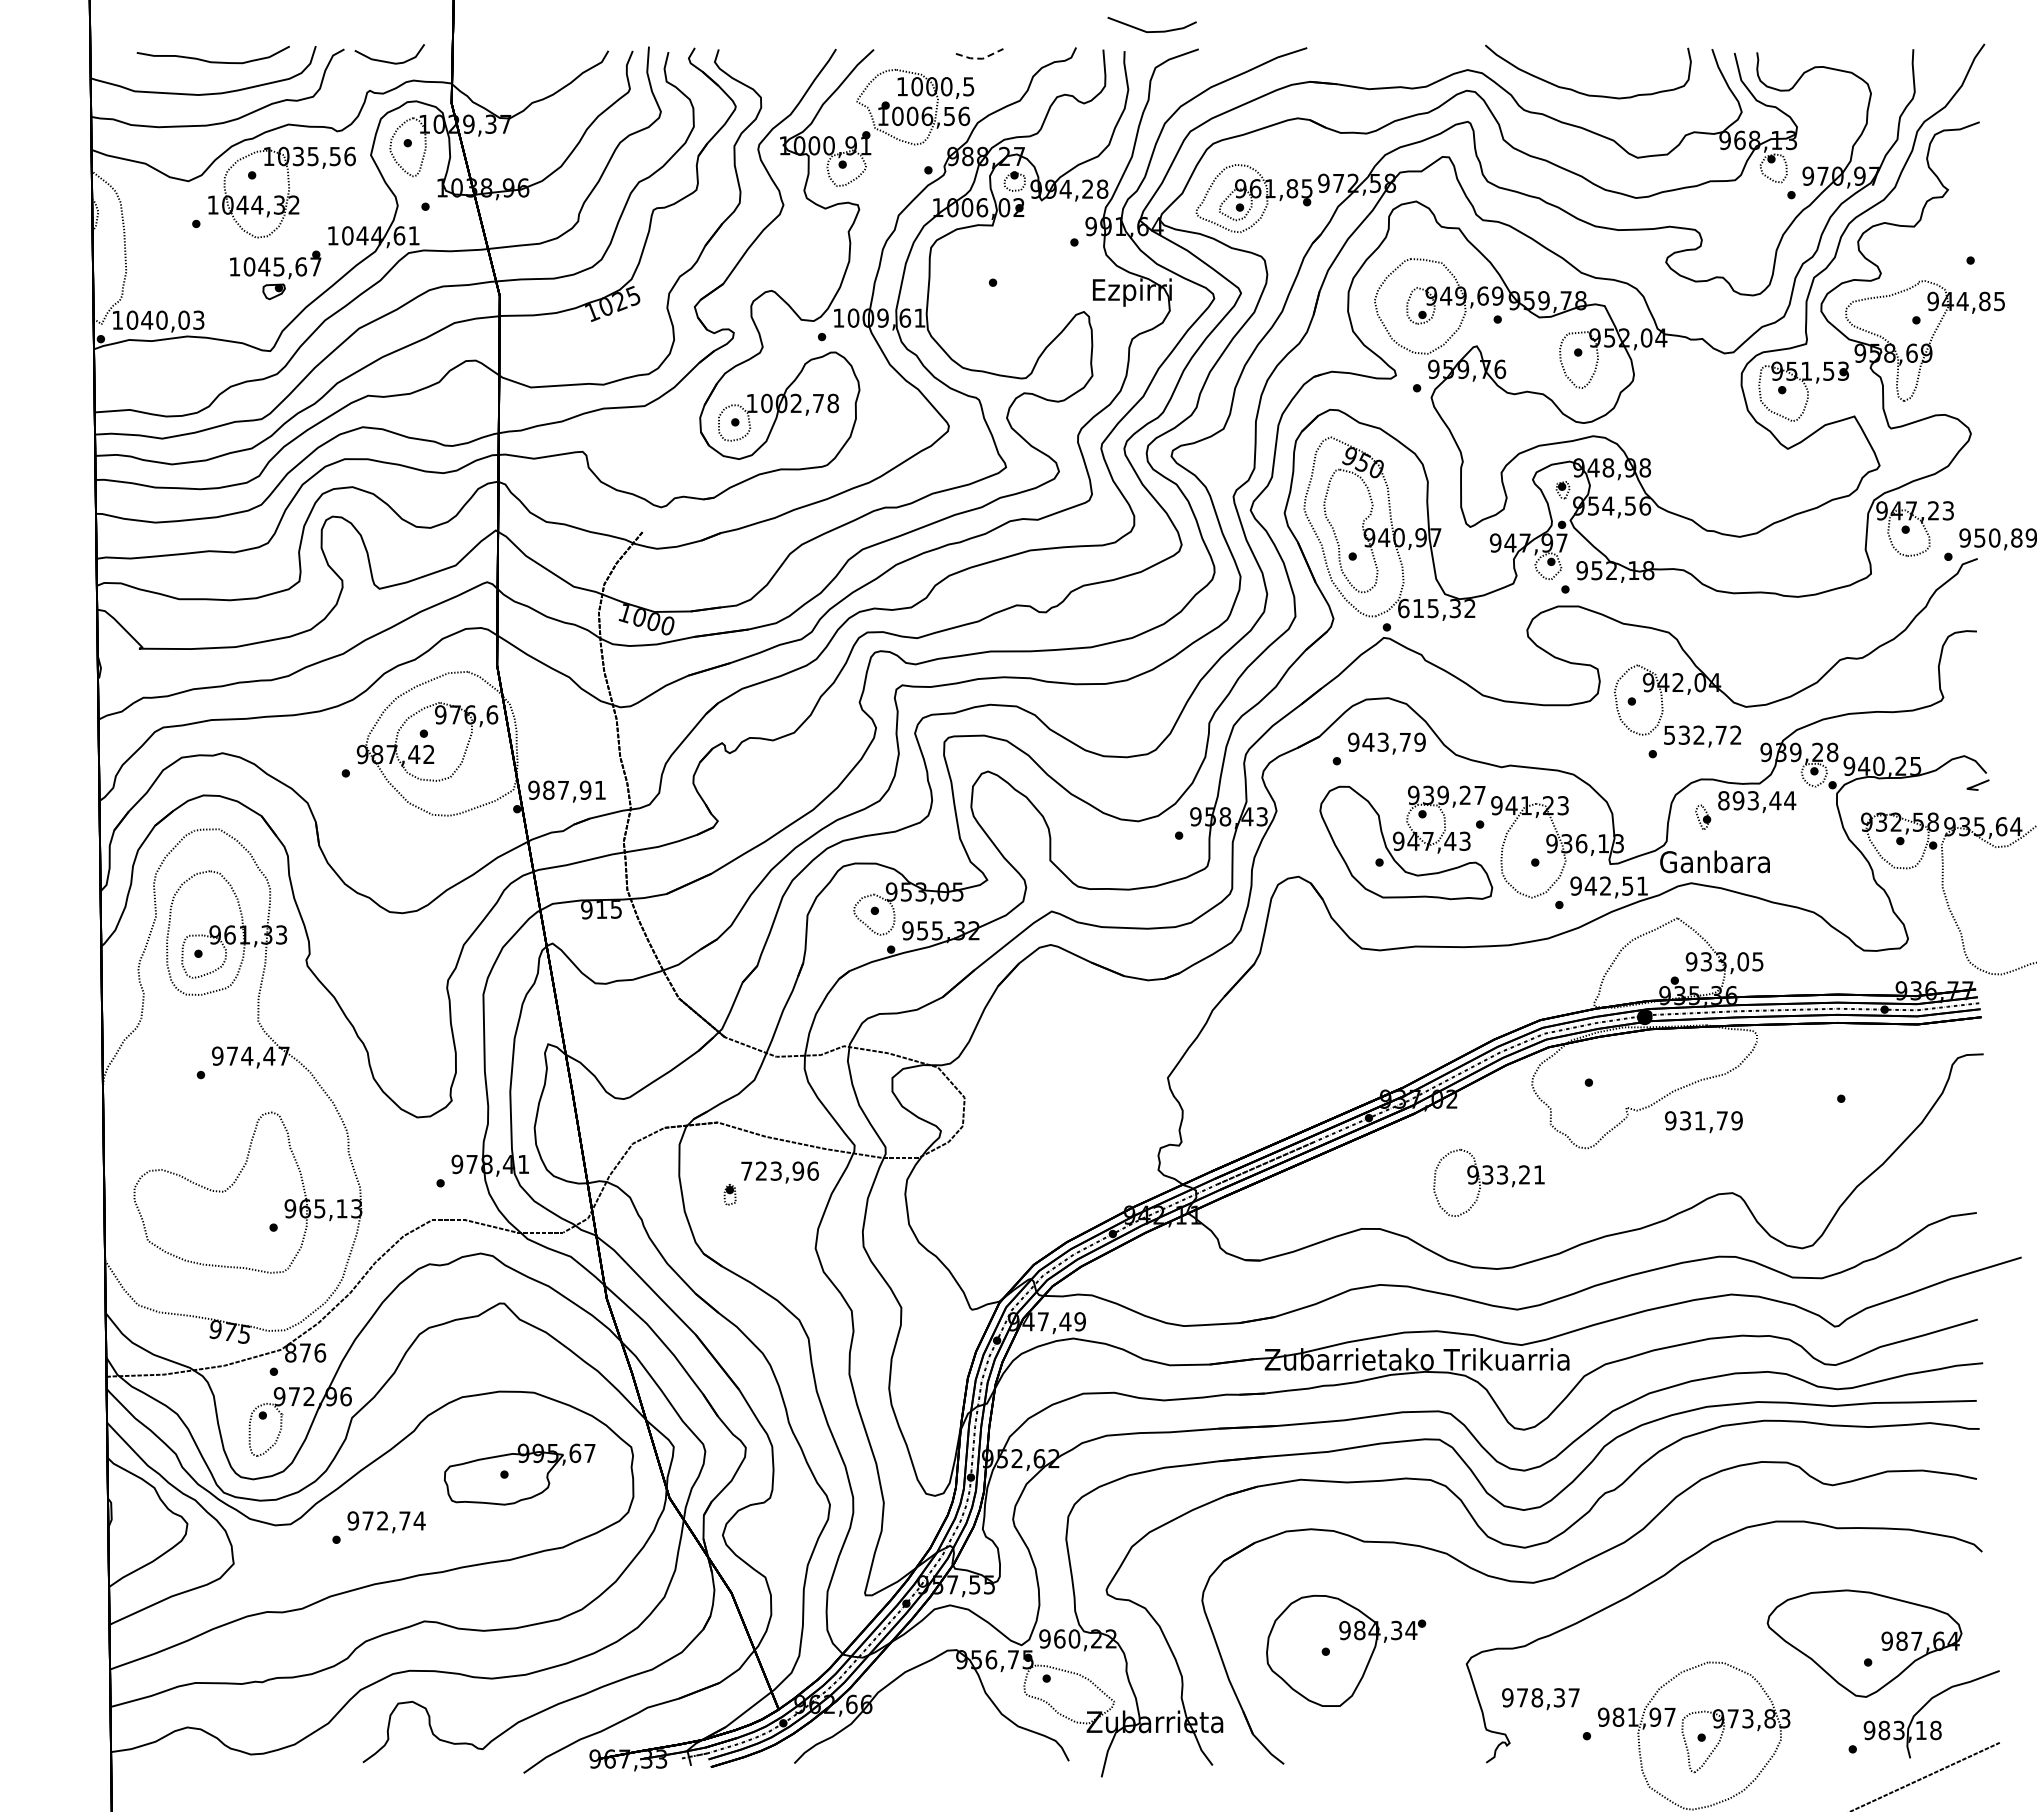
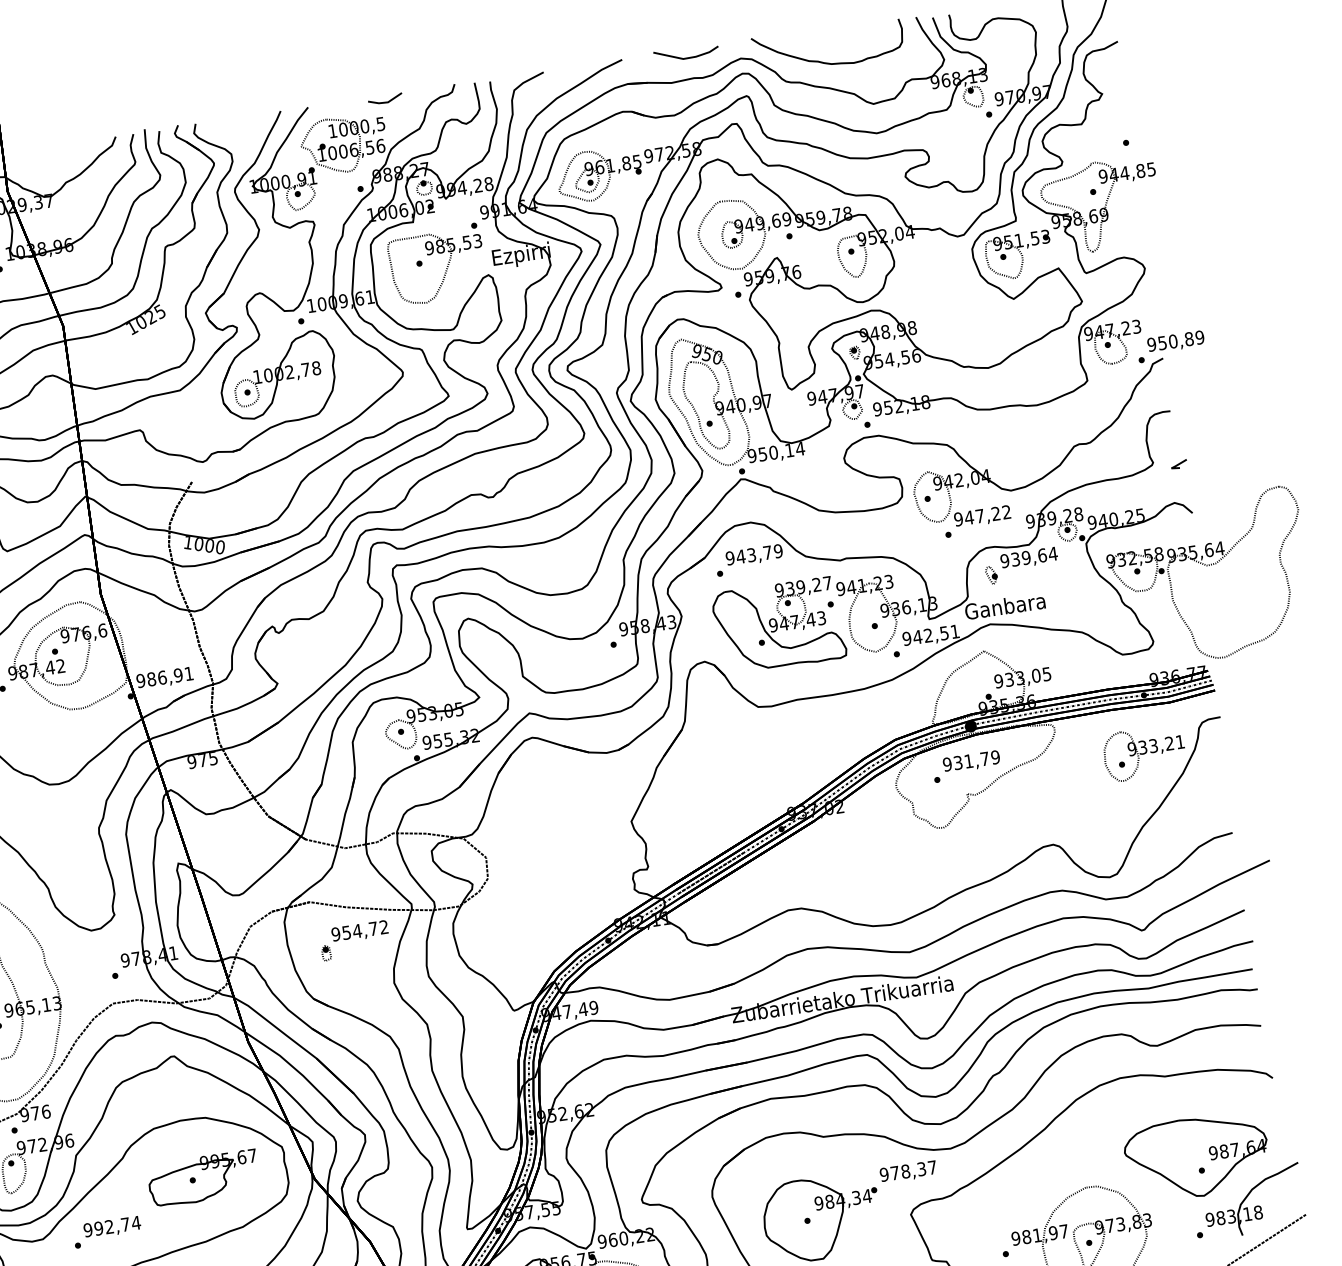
line: (1151, 31) -> (686, 58), moved
line: (979, 58) -> (385, 102), dashed -> solid
part: (1028, 294) -> (446, 268), added
text: (1437, 608) -> (776, 452), 615,32 -> 950,14
text: (1694, 734) -> (976, 516), 532,72 -> 947,22
line: (1977, 784) -> (1178, 464), moved
text: (563, 789) -> (162, 677), 987,91 -> 986,91
text: (1749, 800) -> (1023, 558), 893,44 -> 939,64
text: (601, 909) -> (202, 760), 915 -> 975
text: (1703, 1122) -> (971, 762), moved
text: (779, 1170) -> (359, 930), 723,96 -> 954,72
part: (1488, 1182) -> (1144, 752), moved
text: (290, 1352) -> (24, 1114), 876 -> 976
text: (367, 1520) -> (98, 1228), 972,74 -> 992,74
text: (1540, 1699) -> (908, 1172), moved

